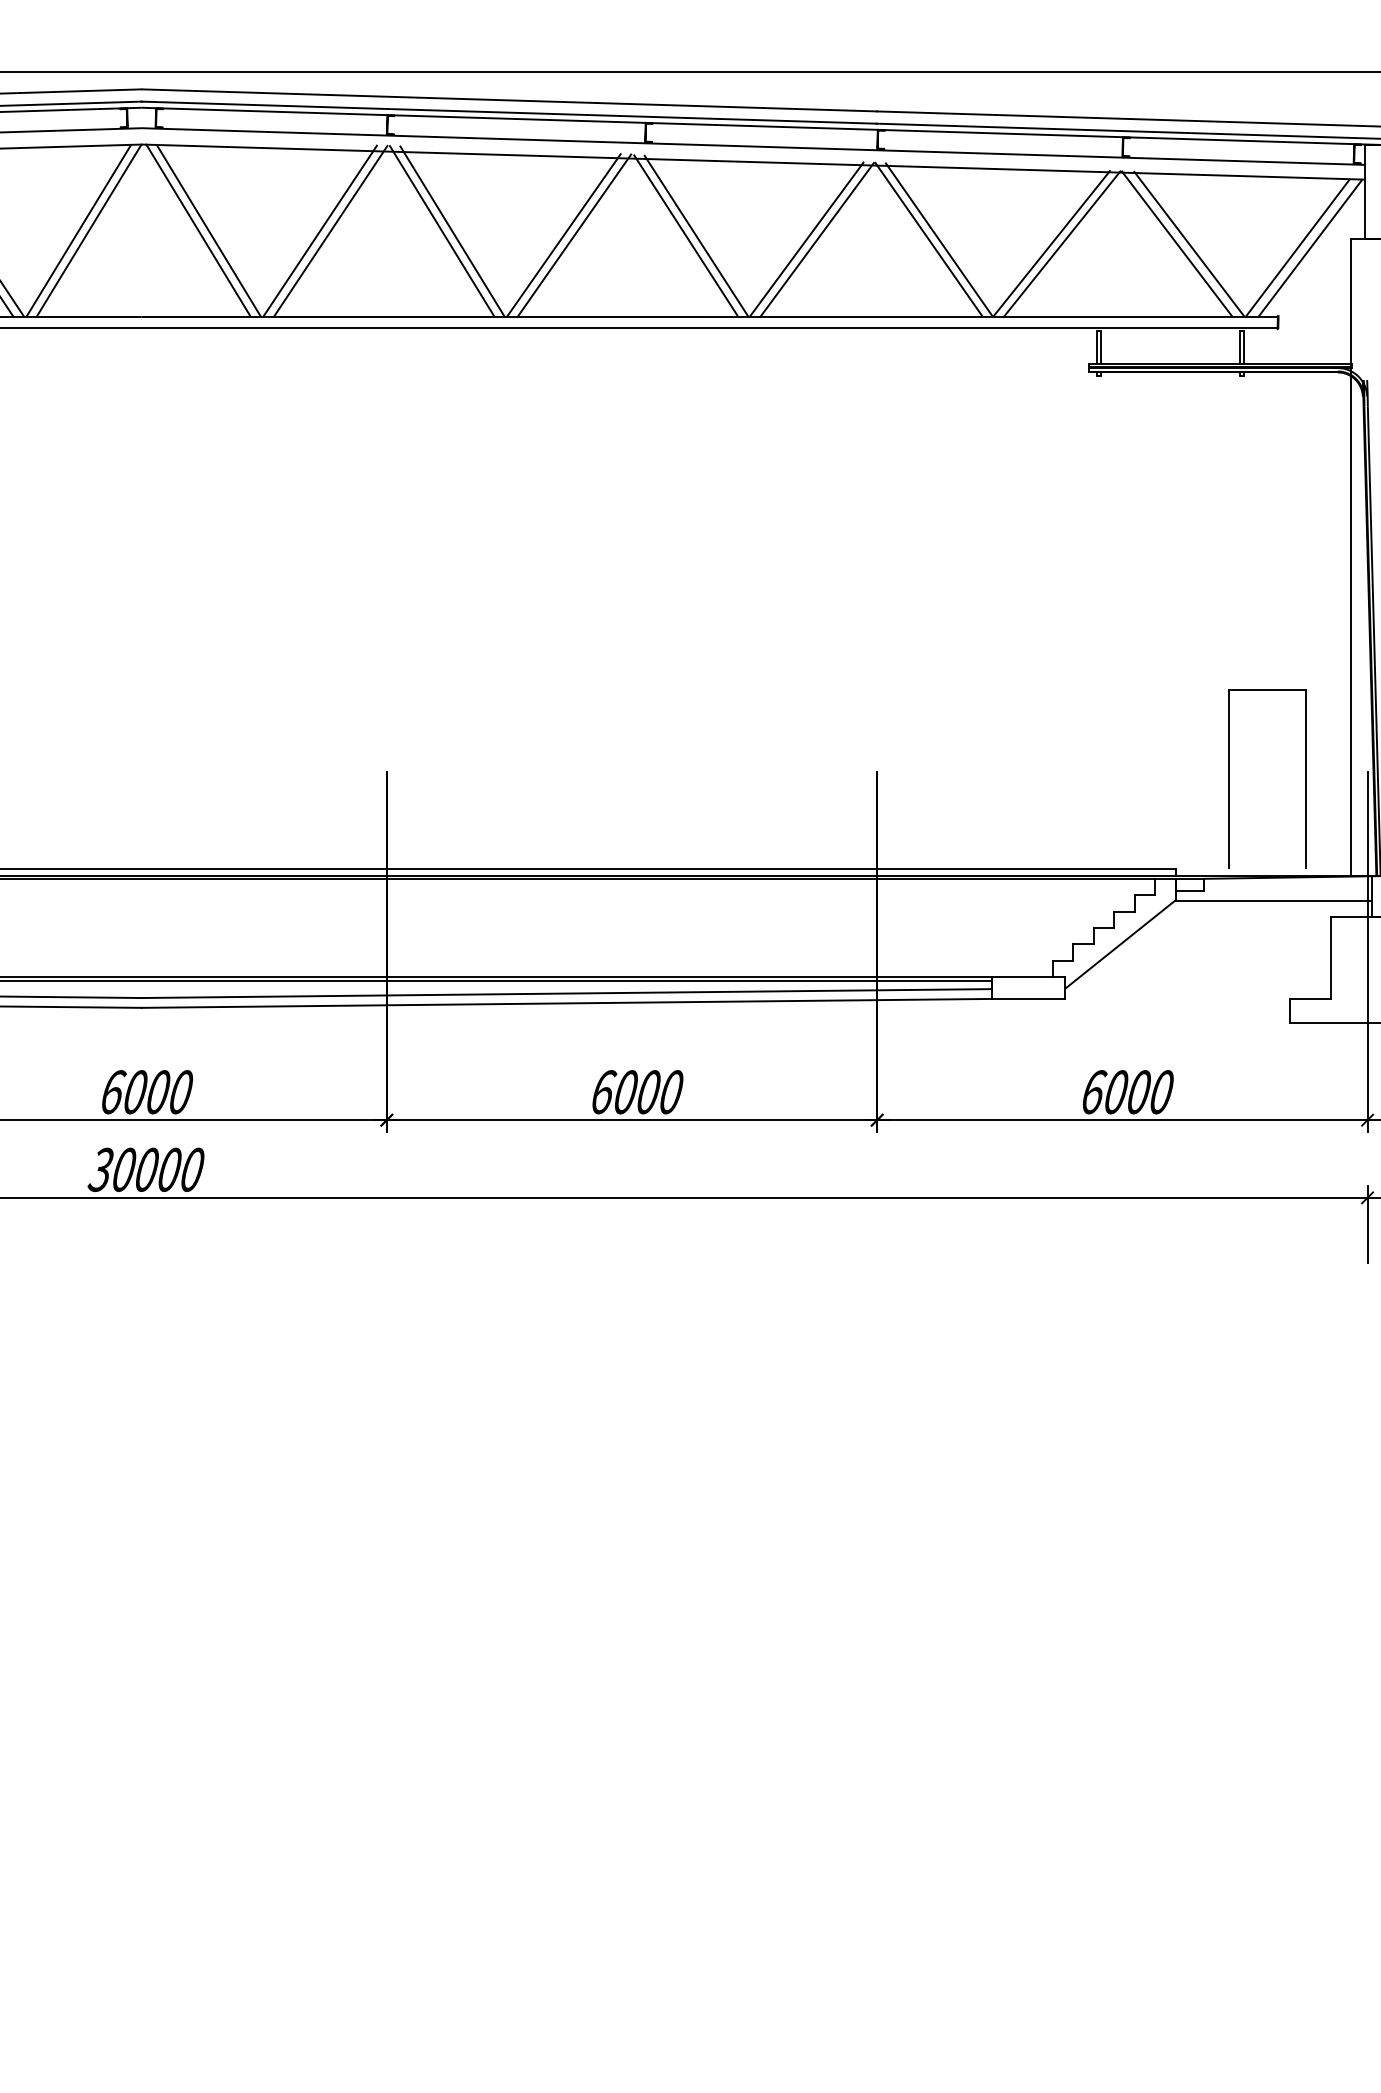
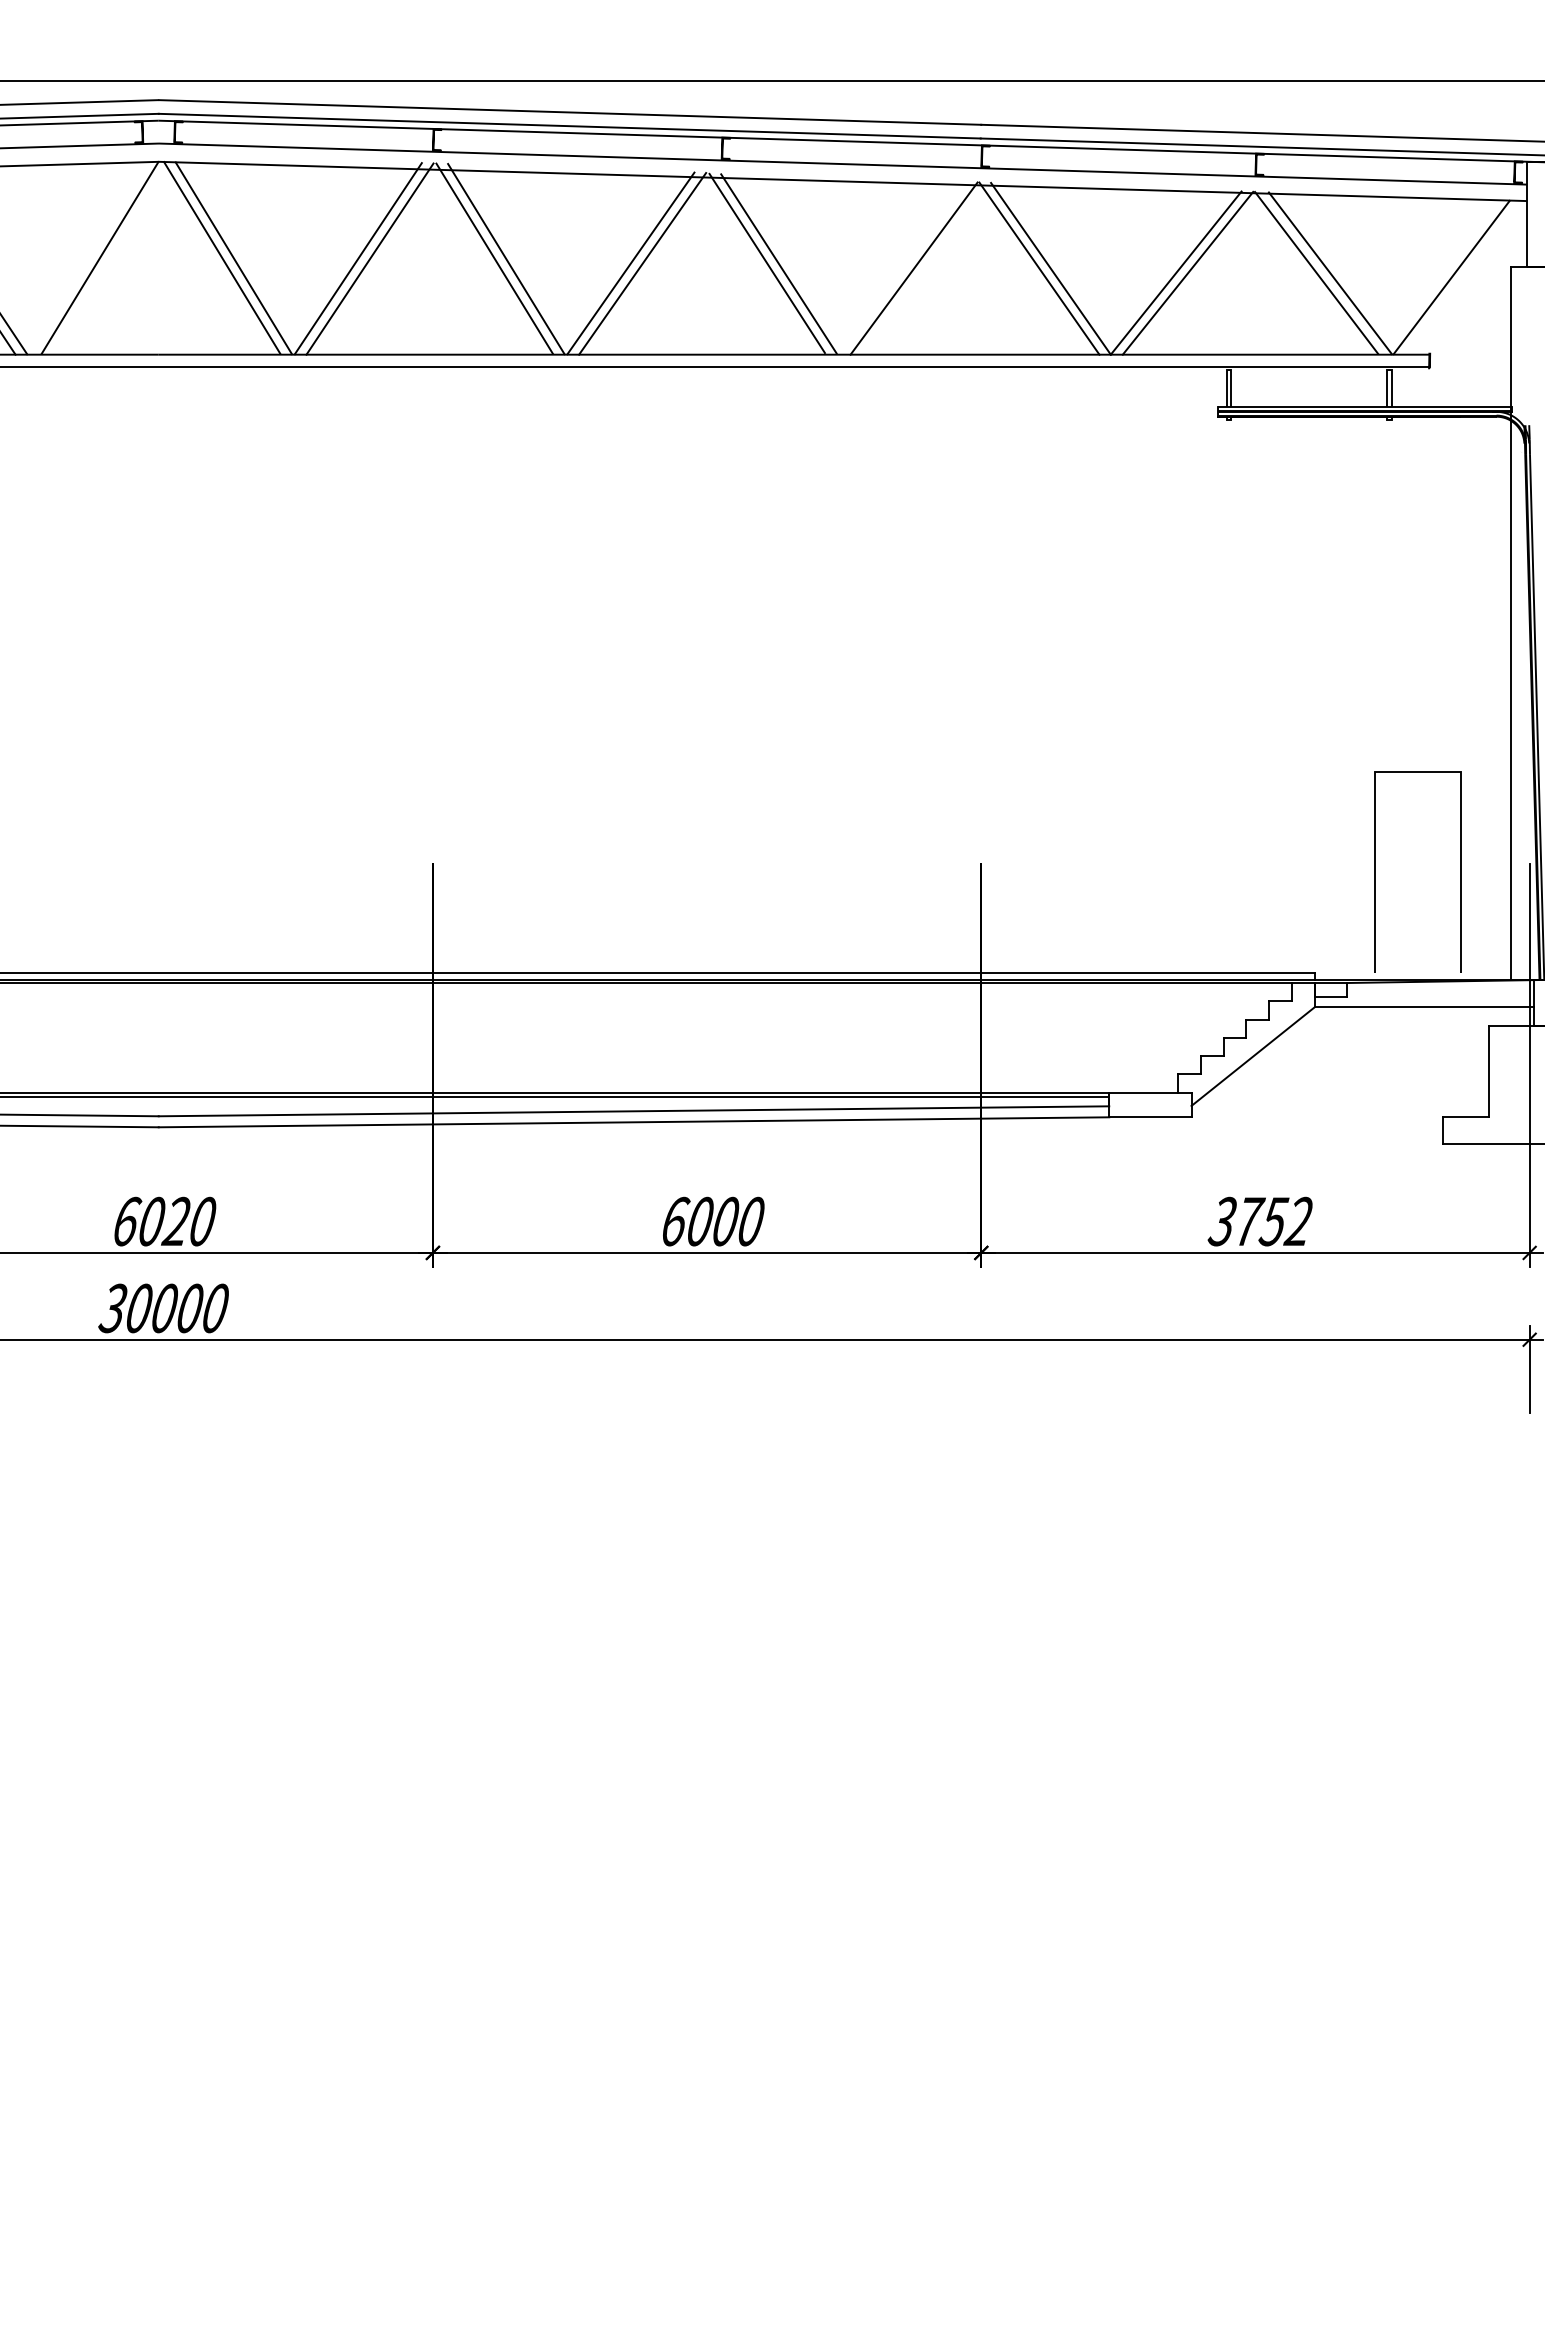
line: (78, 230) -> (88, 258), removed
line: (805, 239) -> (901, 268), removed
line: (1310, 247) -> (1465, 277), removed
text: (156, 1092) -> (175, 1221), 6000 -> 6020
text: (1125, 1092) -> (1259, 1221), 6000 -> 3752

